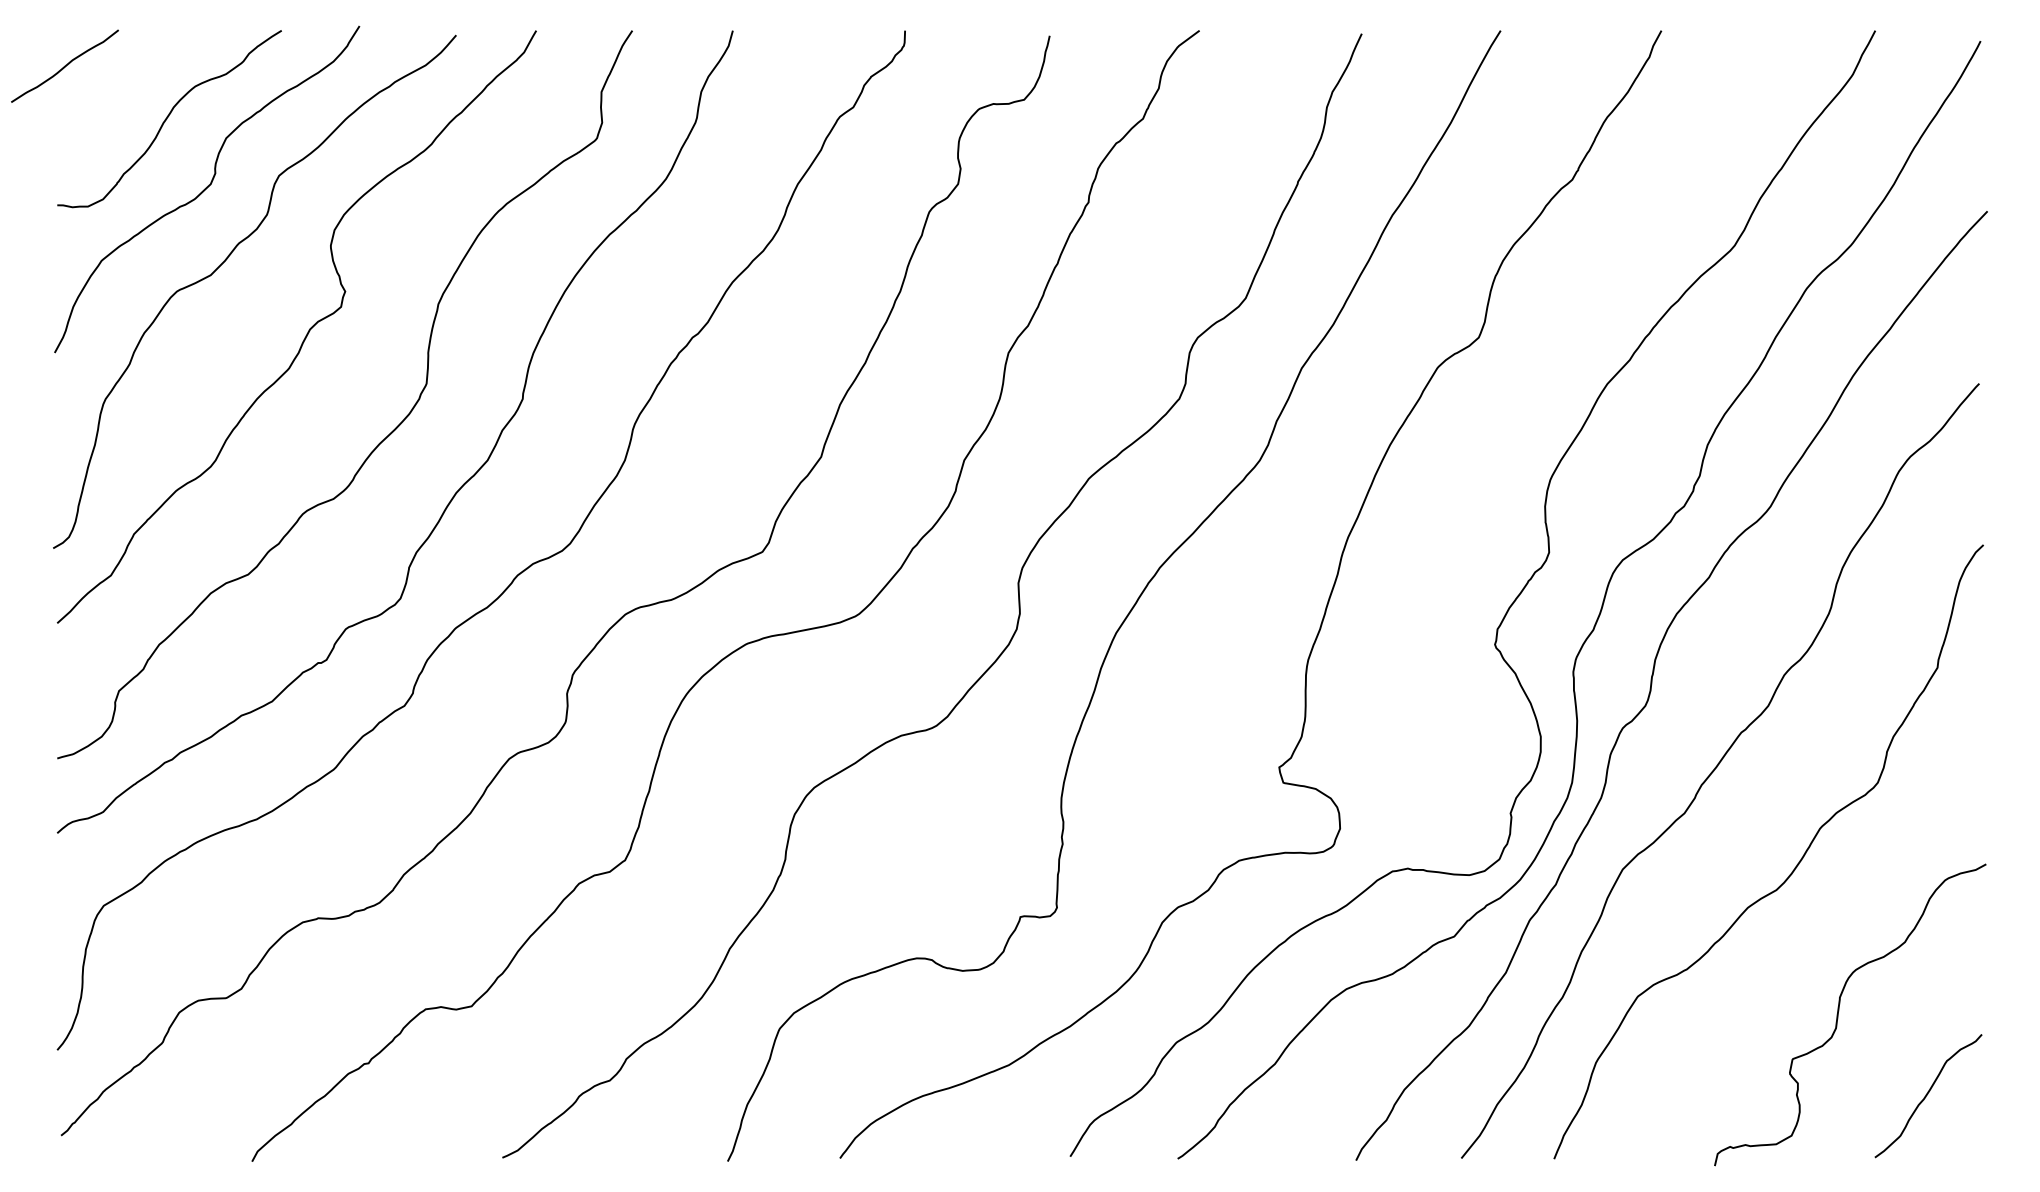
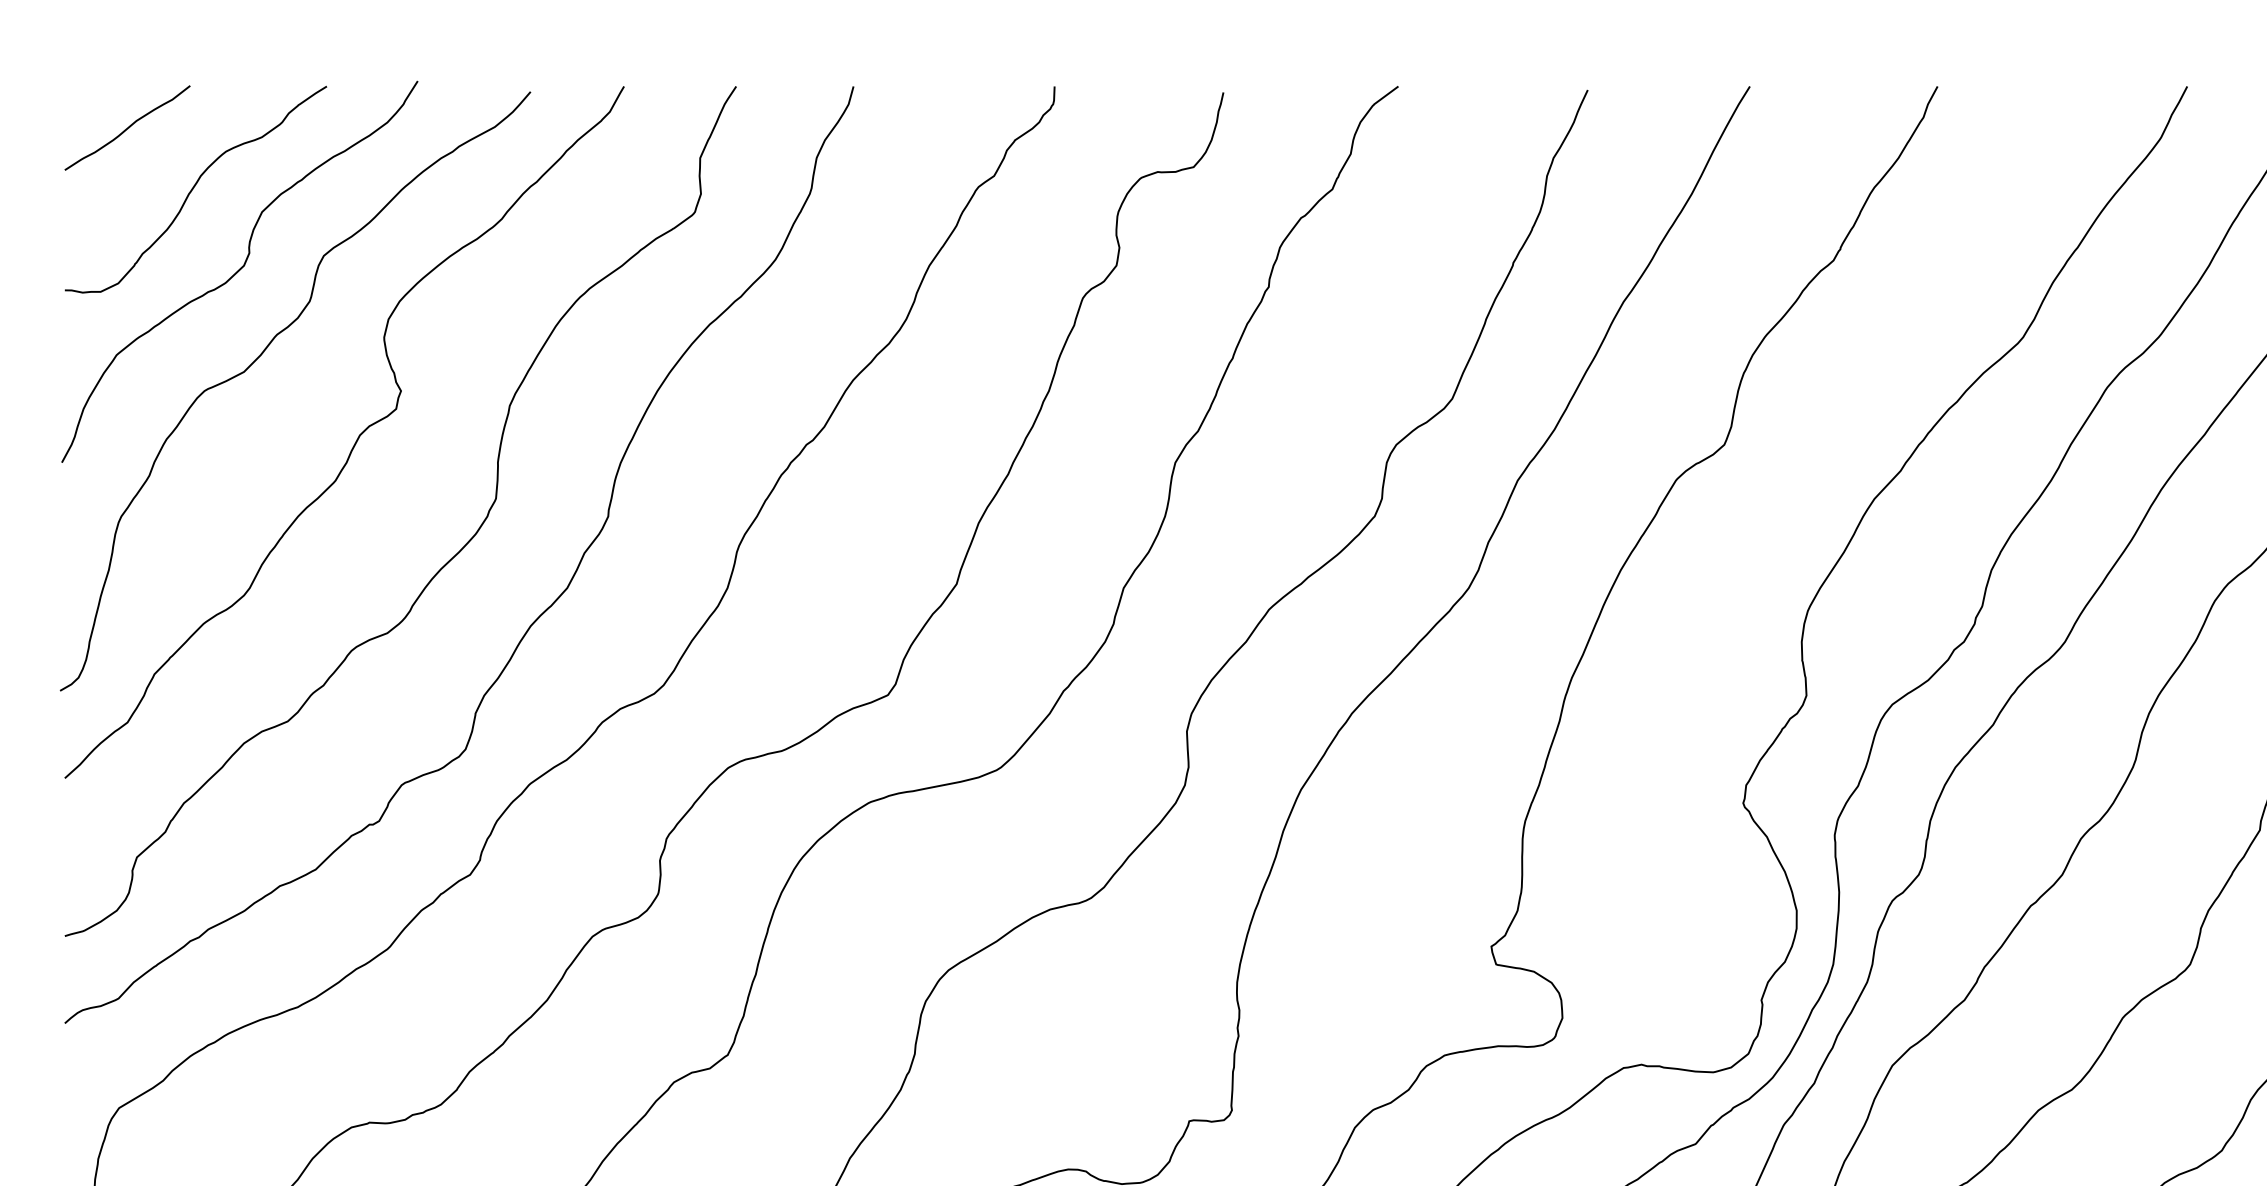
curve: (64, 65) -> (126, 127), moved

